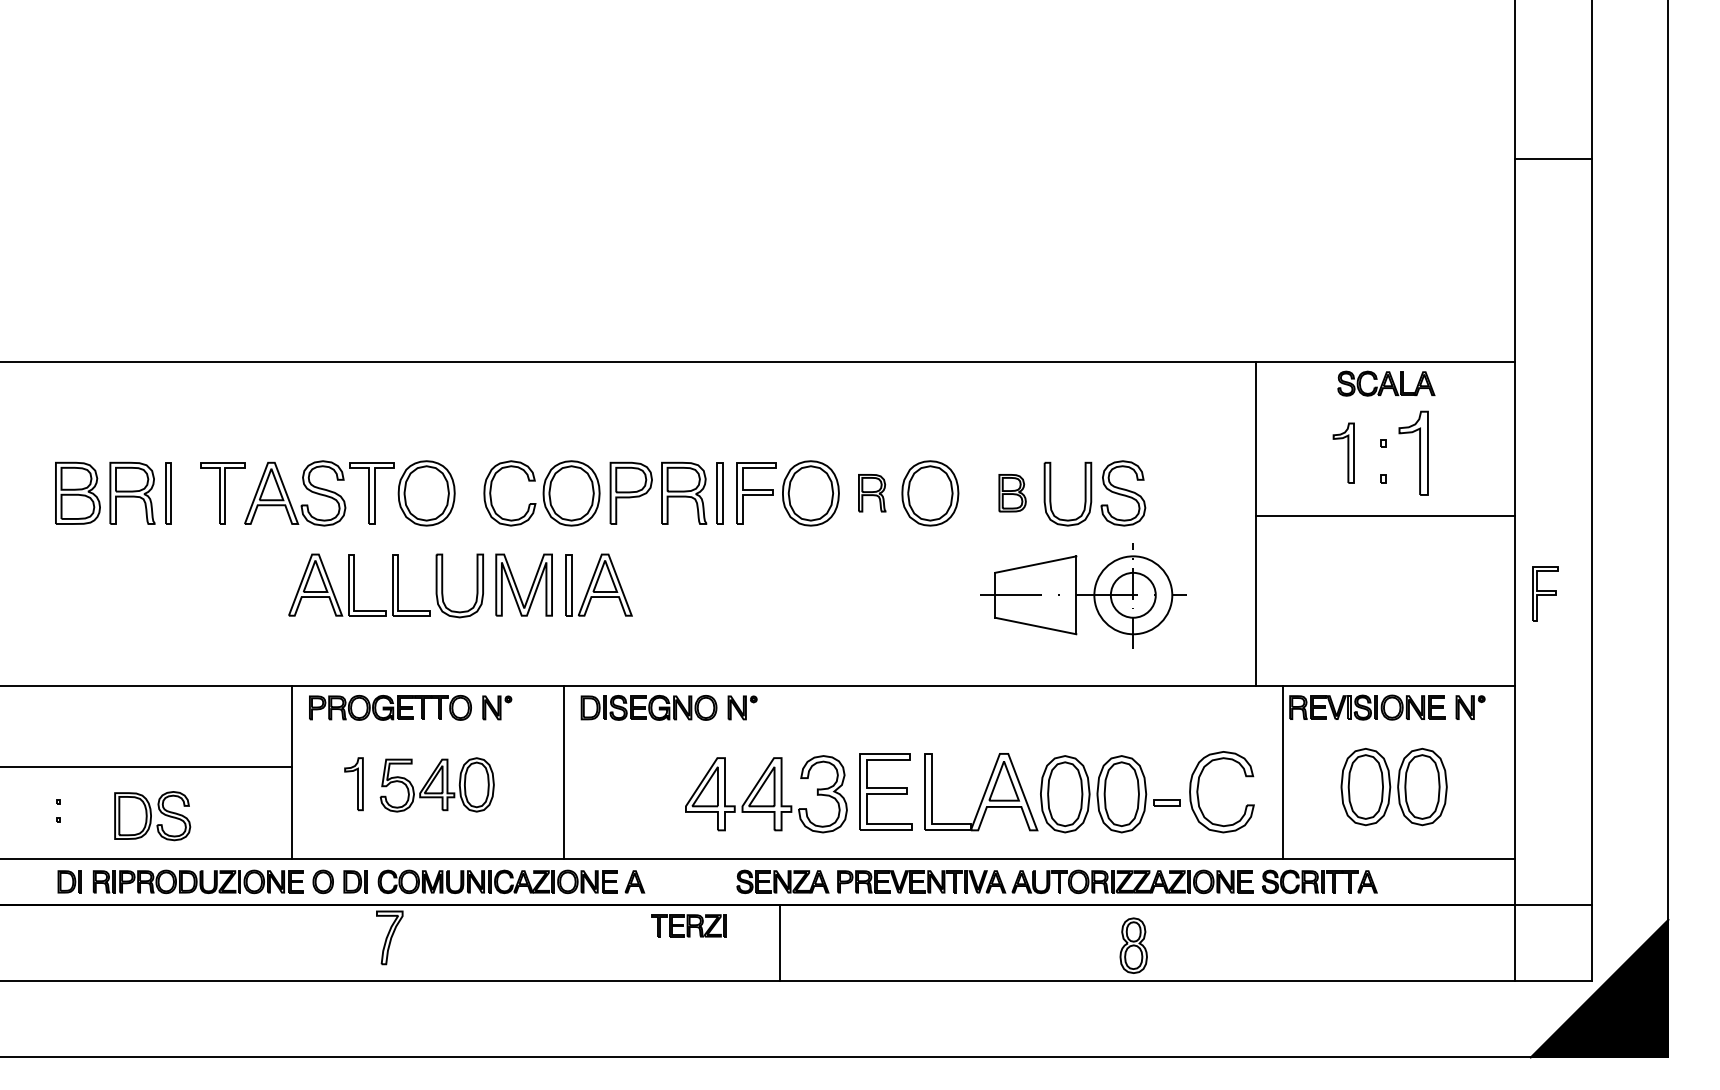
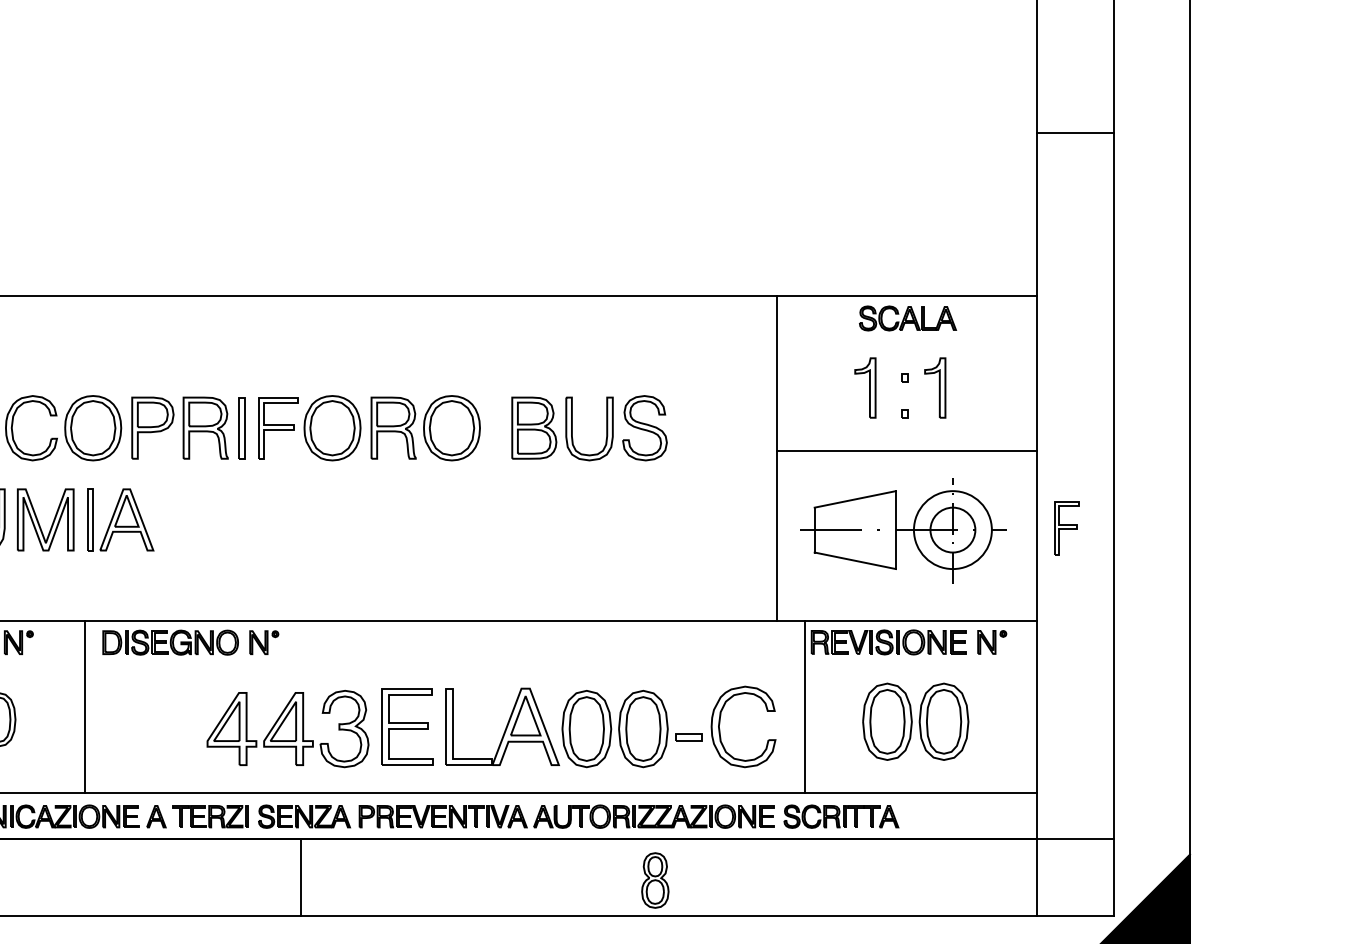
line: (1553, 158) -> (1075, 133), moved
part: (1413, 452) -> (935, 387), size x0.71
part: (872, 492) -> (394, 427), size x1.67
part: (1012, 492) -> (534, 427), size x1.67
part: (1083, 595) -> (903, 530), moved
part: (688, 925) -> (210, 816), moved

